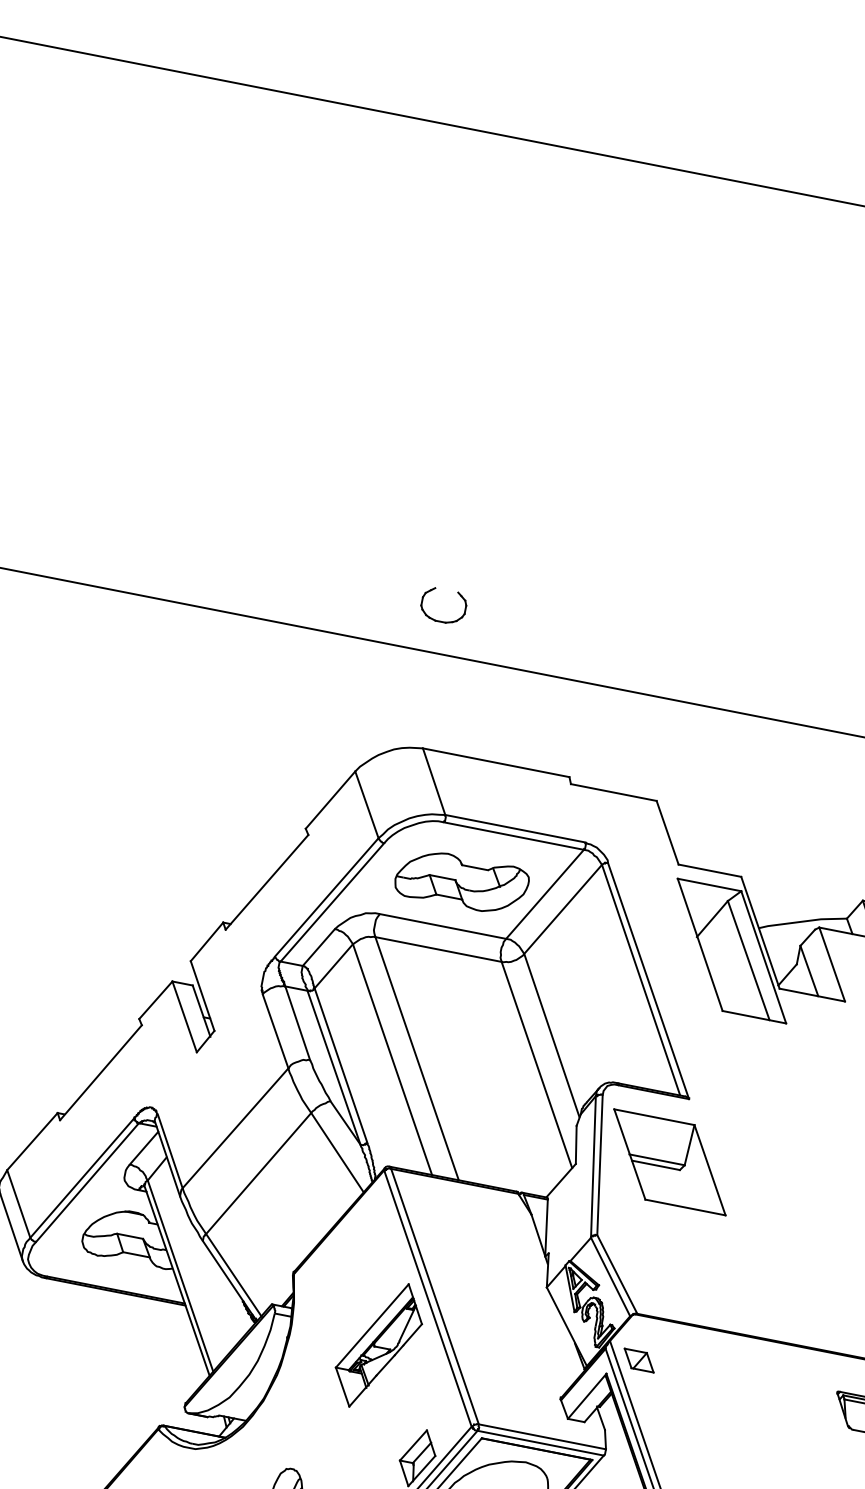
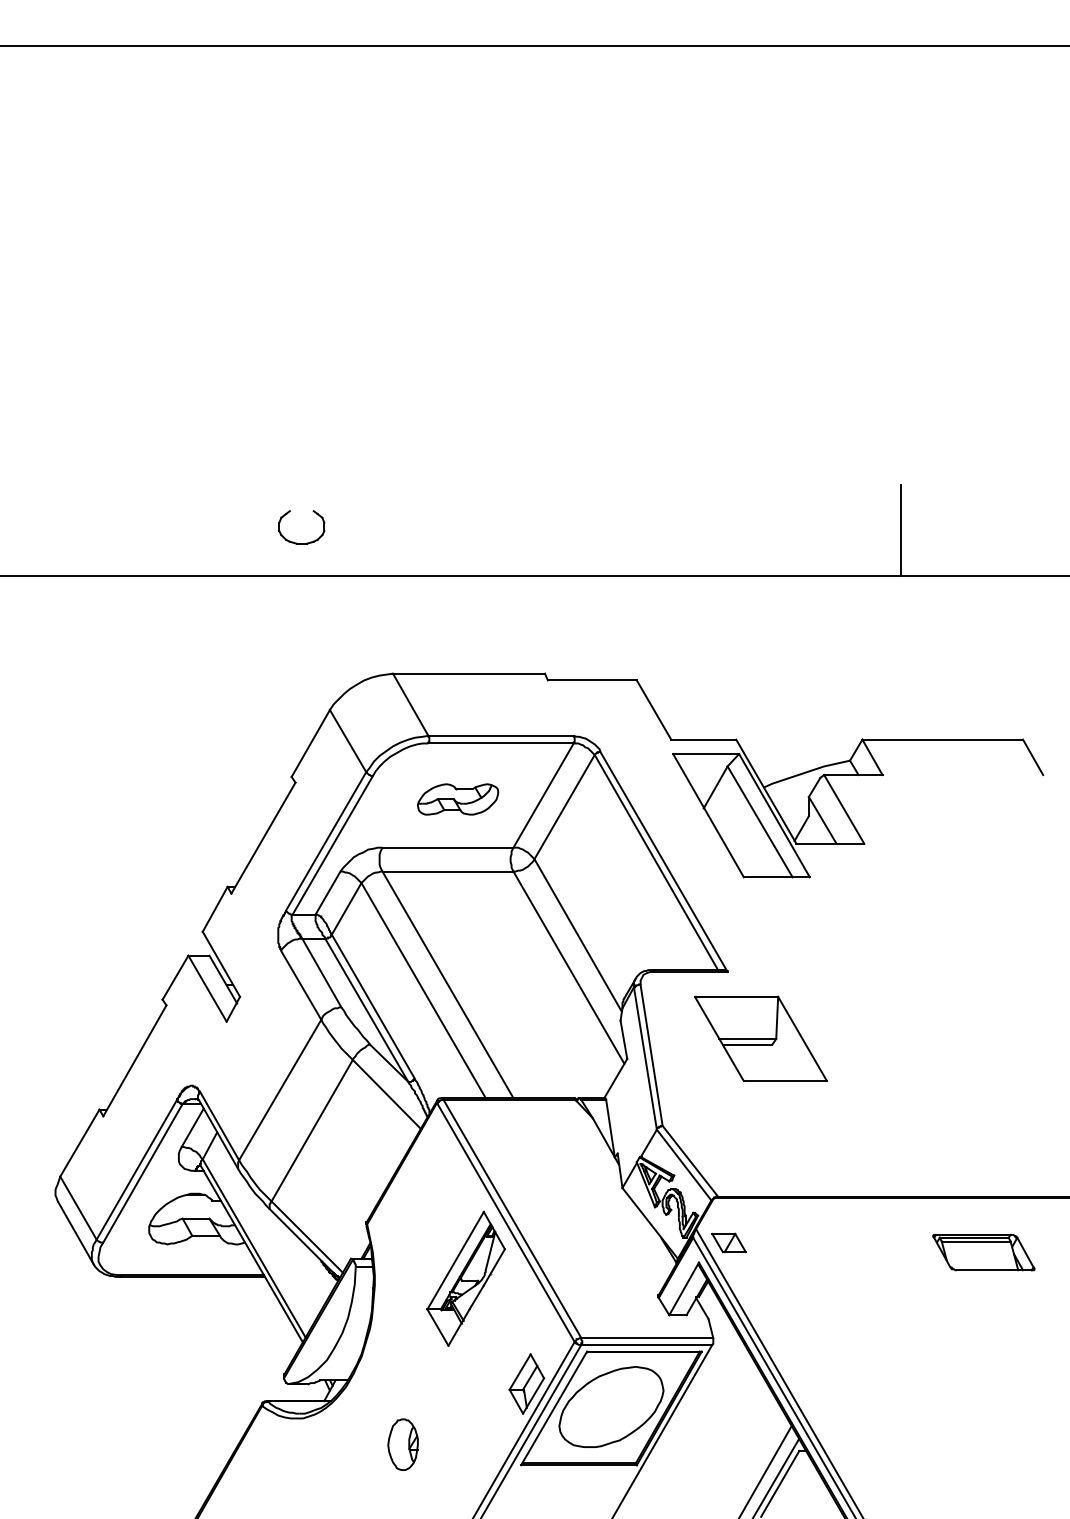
part: (435, 619) -> (296, 542), moved
part: (461, 881) -> (457, 799), size x0.6
part: (669, 1161) -> (760, 1038), moved

